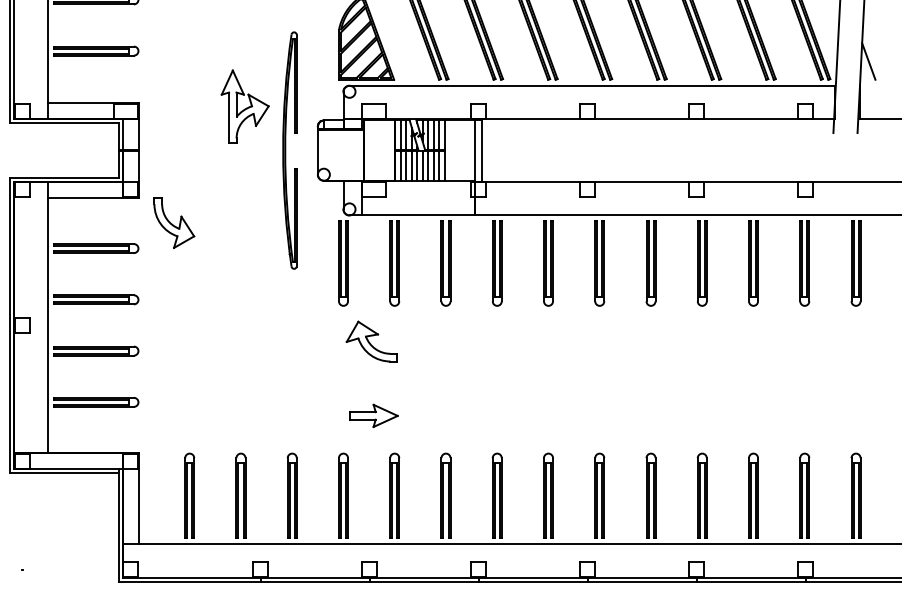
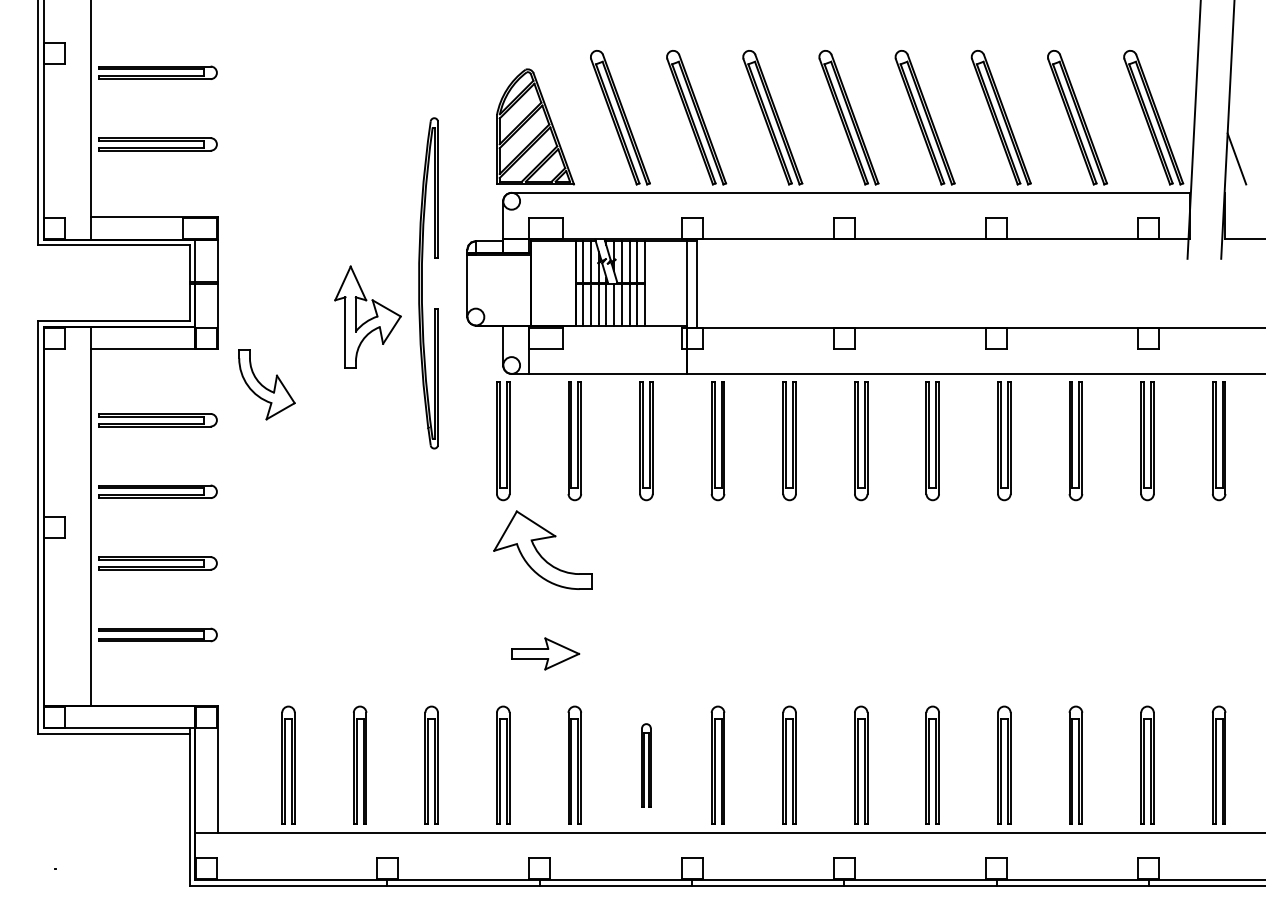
part: (244, 106) -> (367, 316), moved
part: (370, 341) -> (541, 549), size x1.4
part: (446, 495) -> (646, 764), size x0.7

